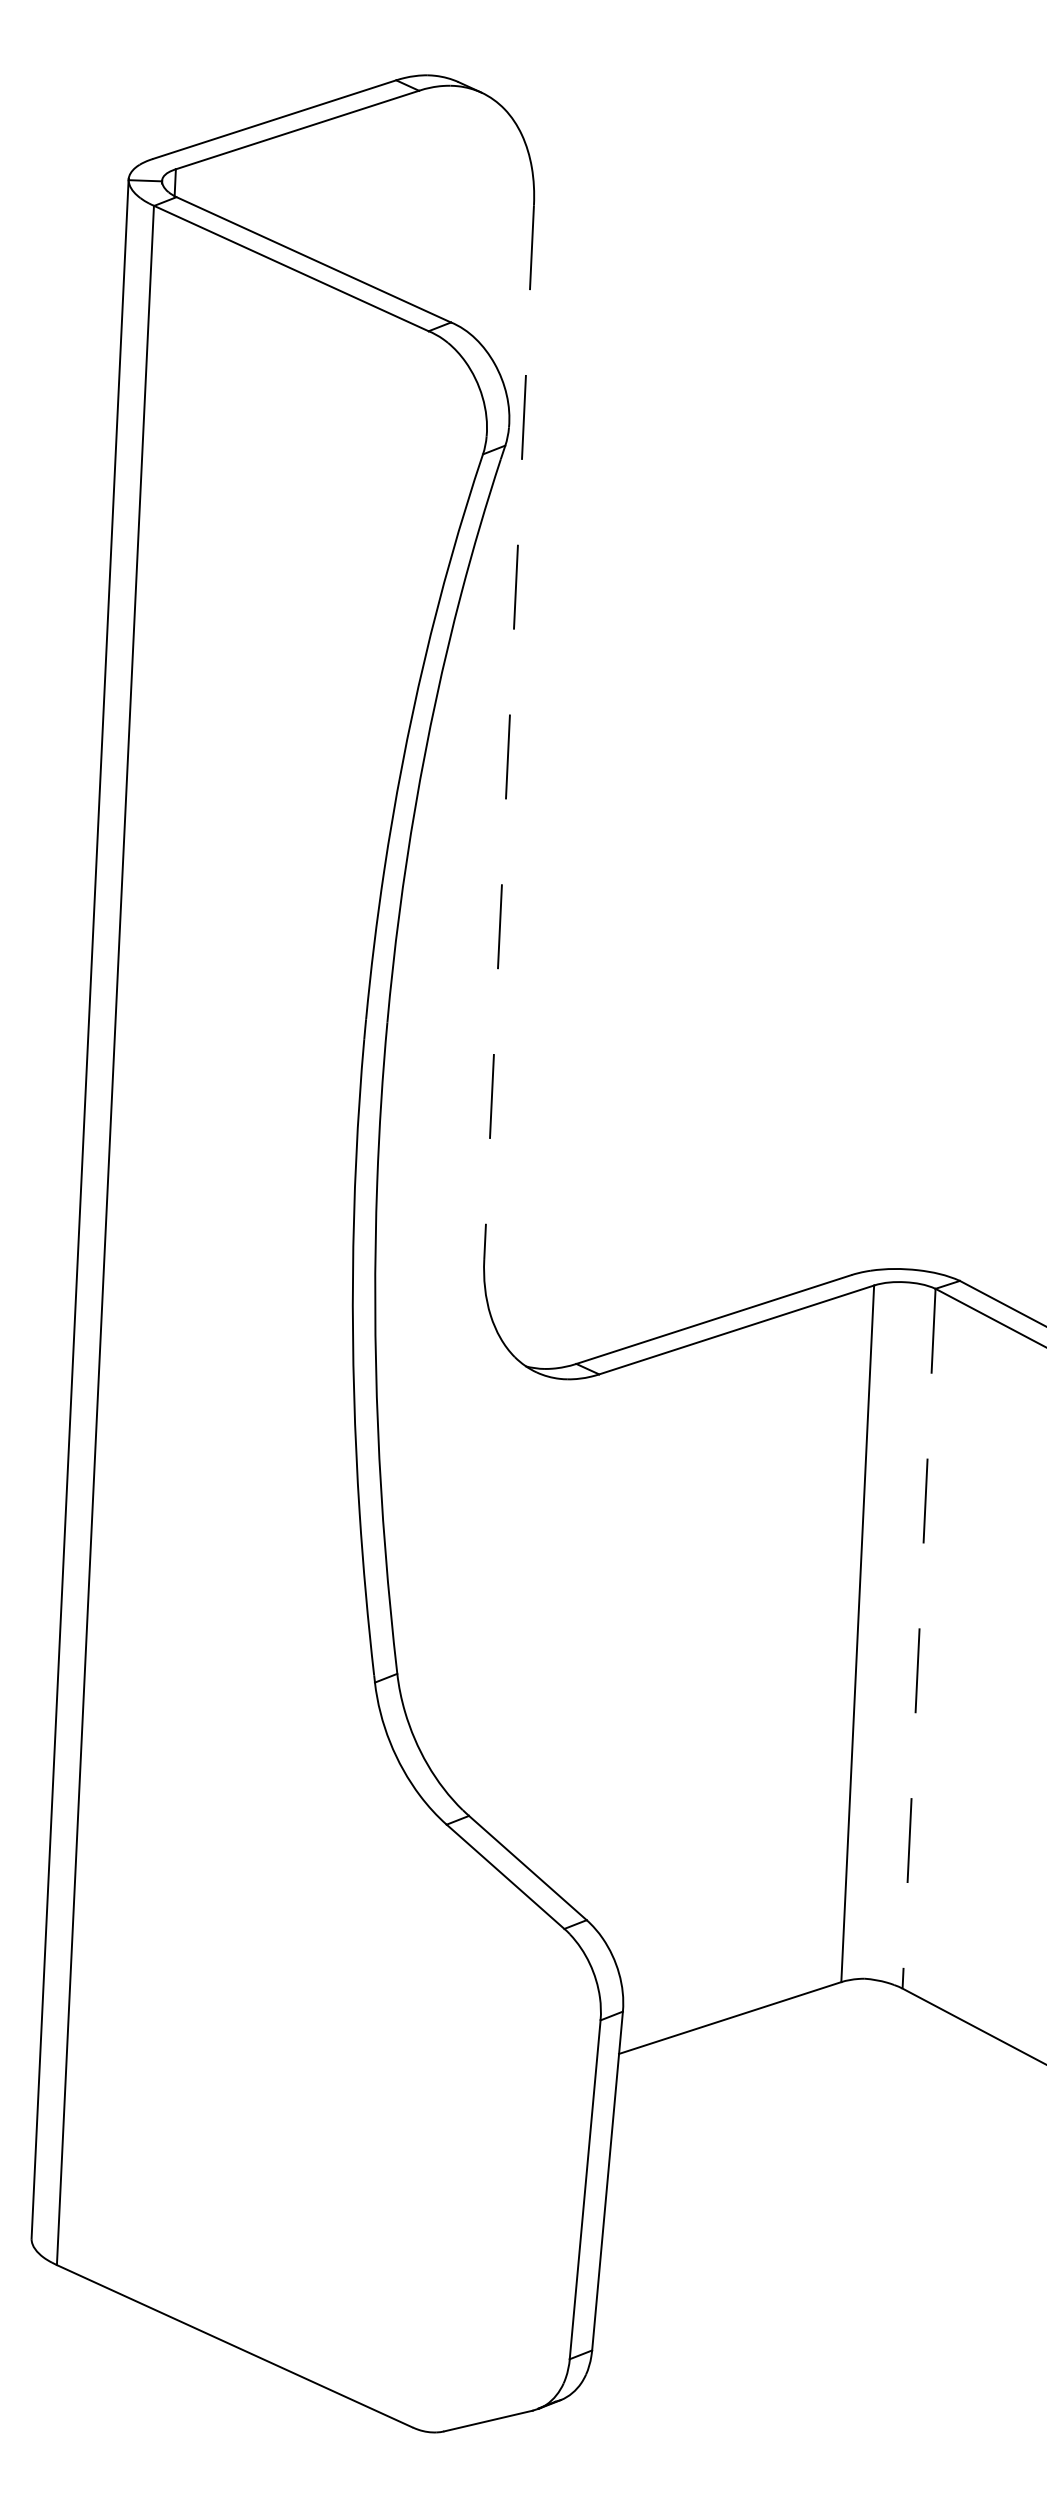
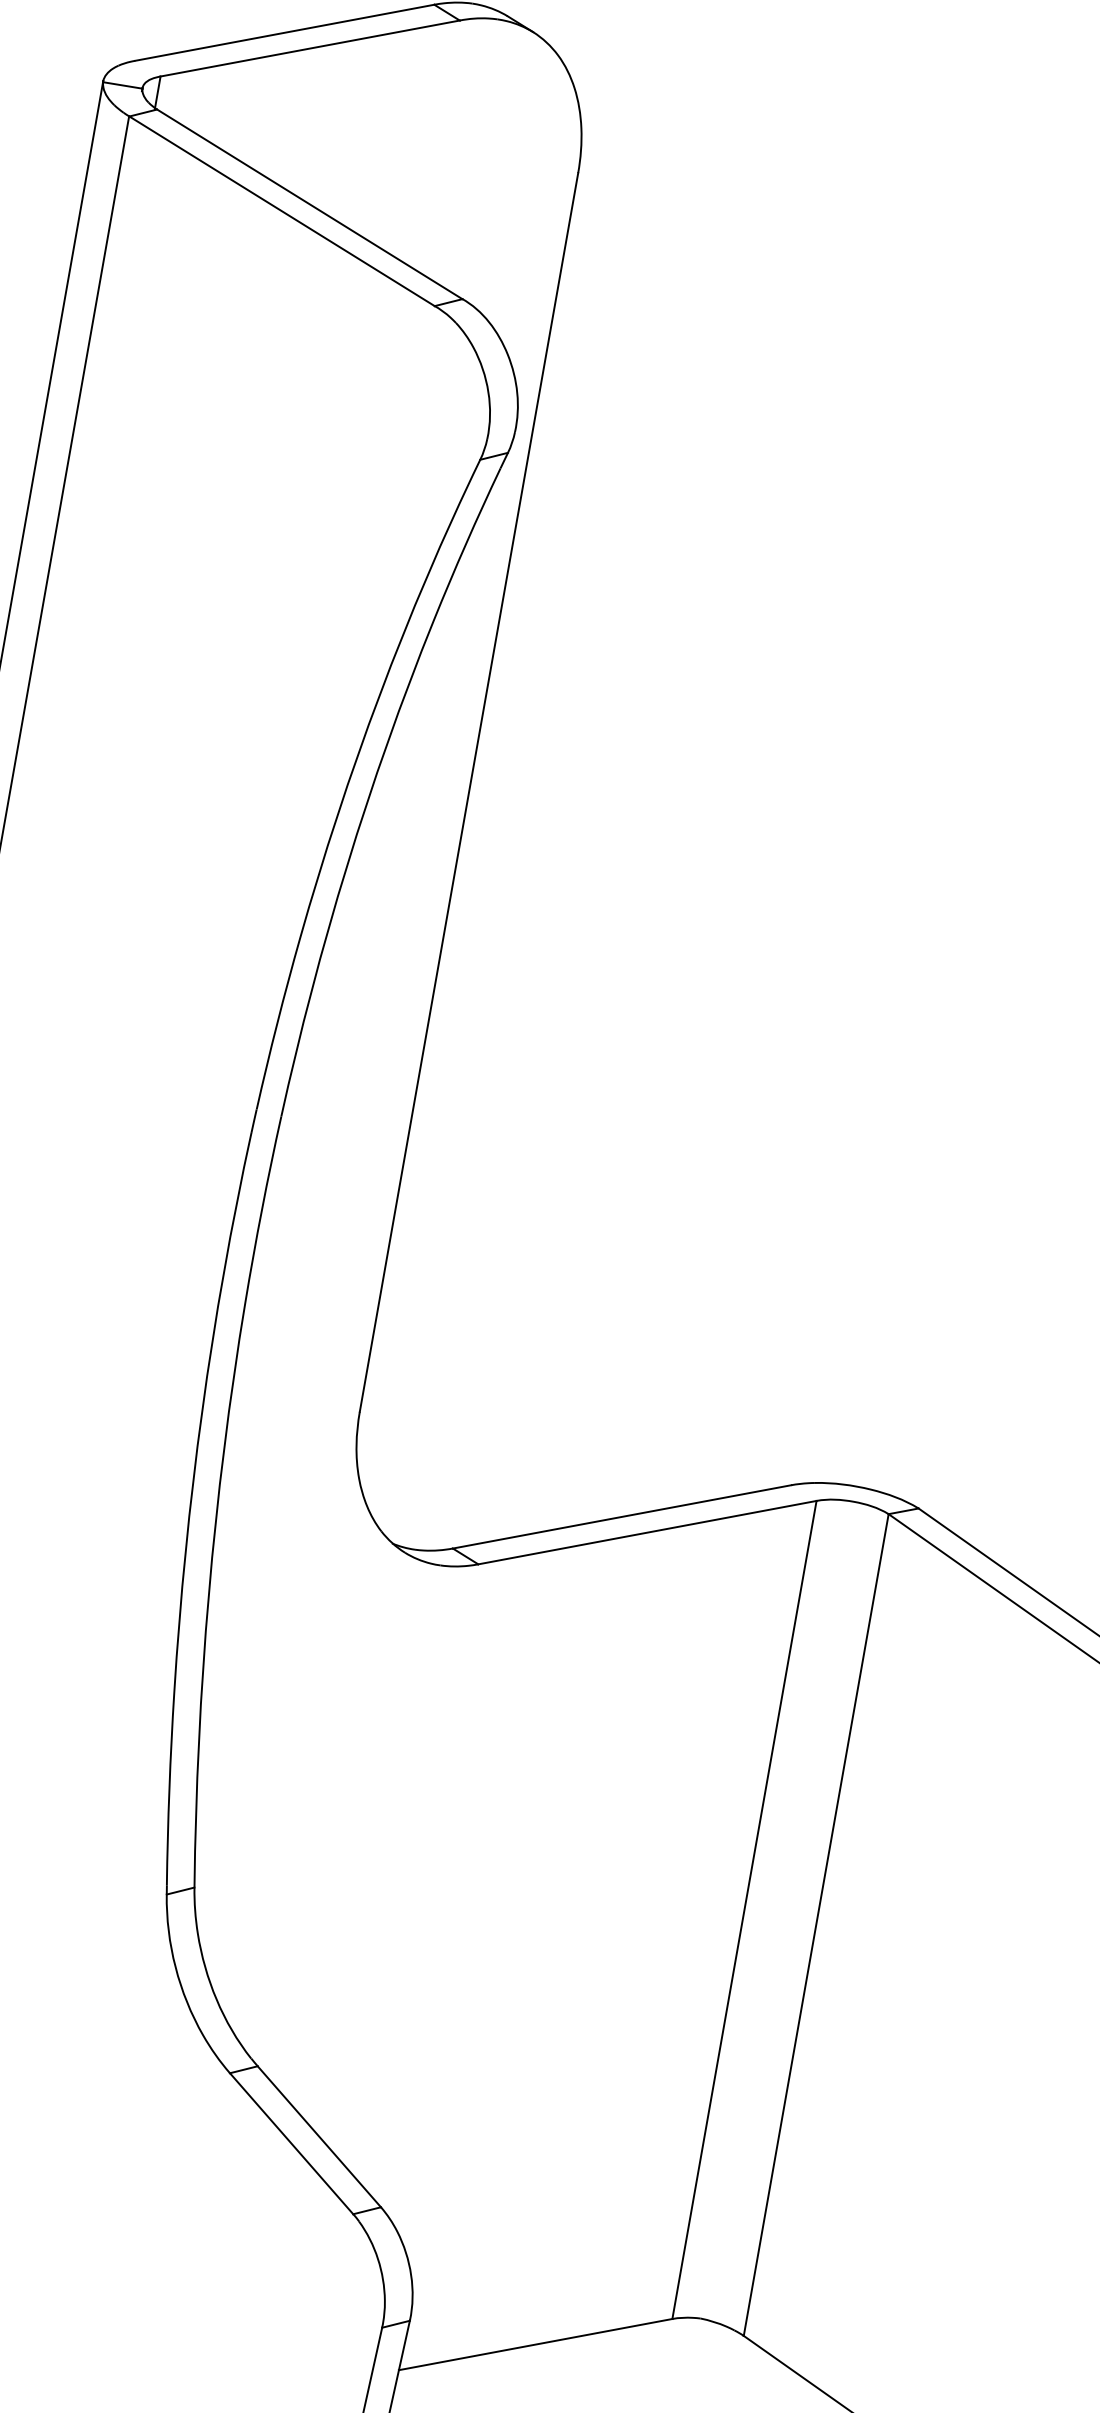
line: (509, 732) -> (469, 792), dashed -> solid
line: (919, 1639) -> (816, 1926), dashed -> solid

